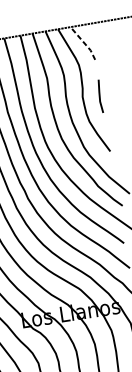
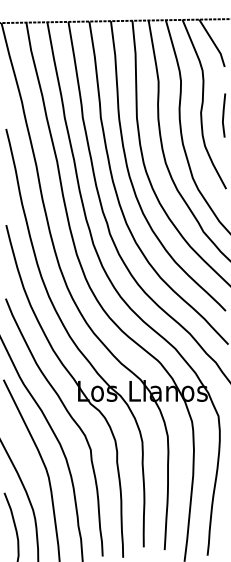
line: (84, 43) -> (213, 43), dashed -> solid

